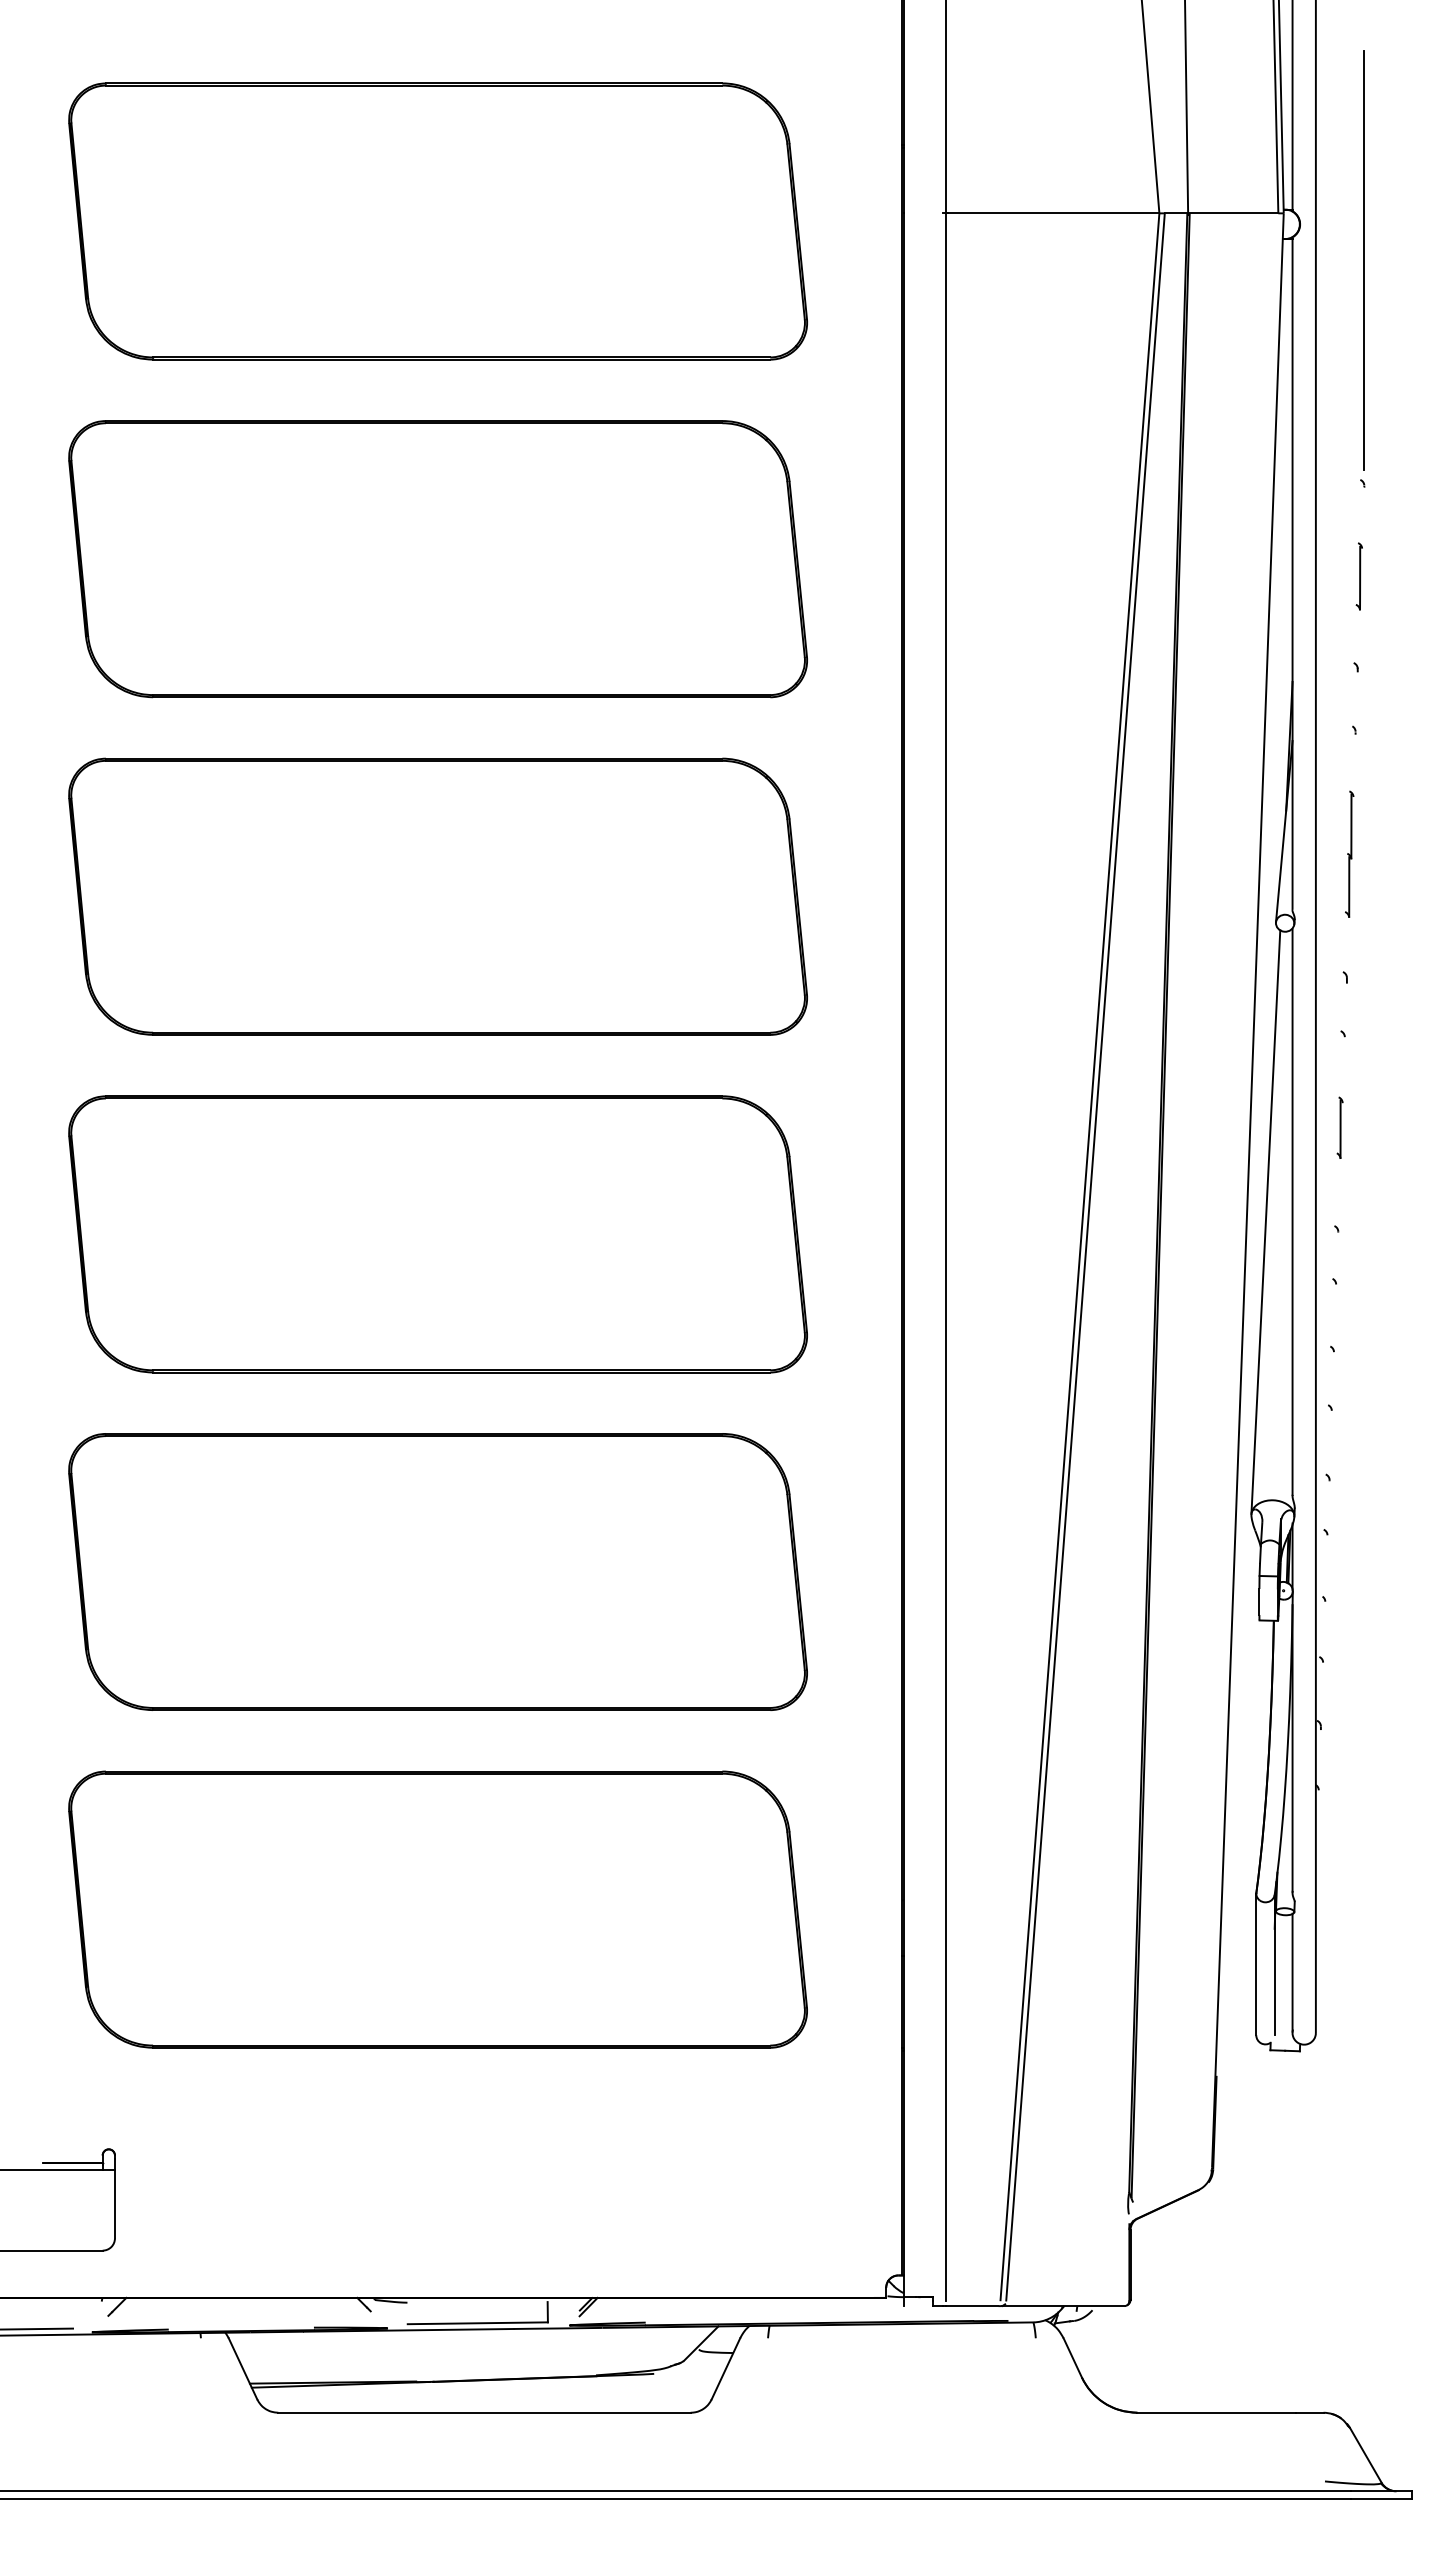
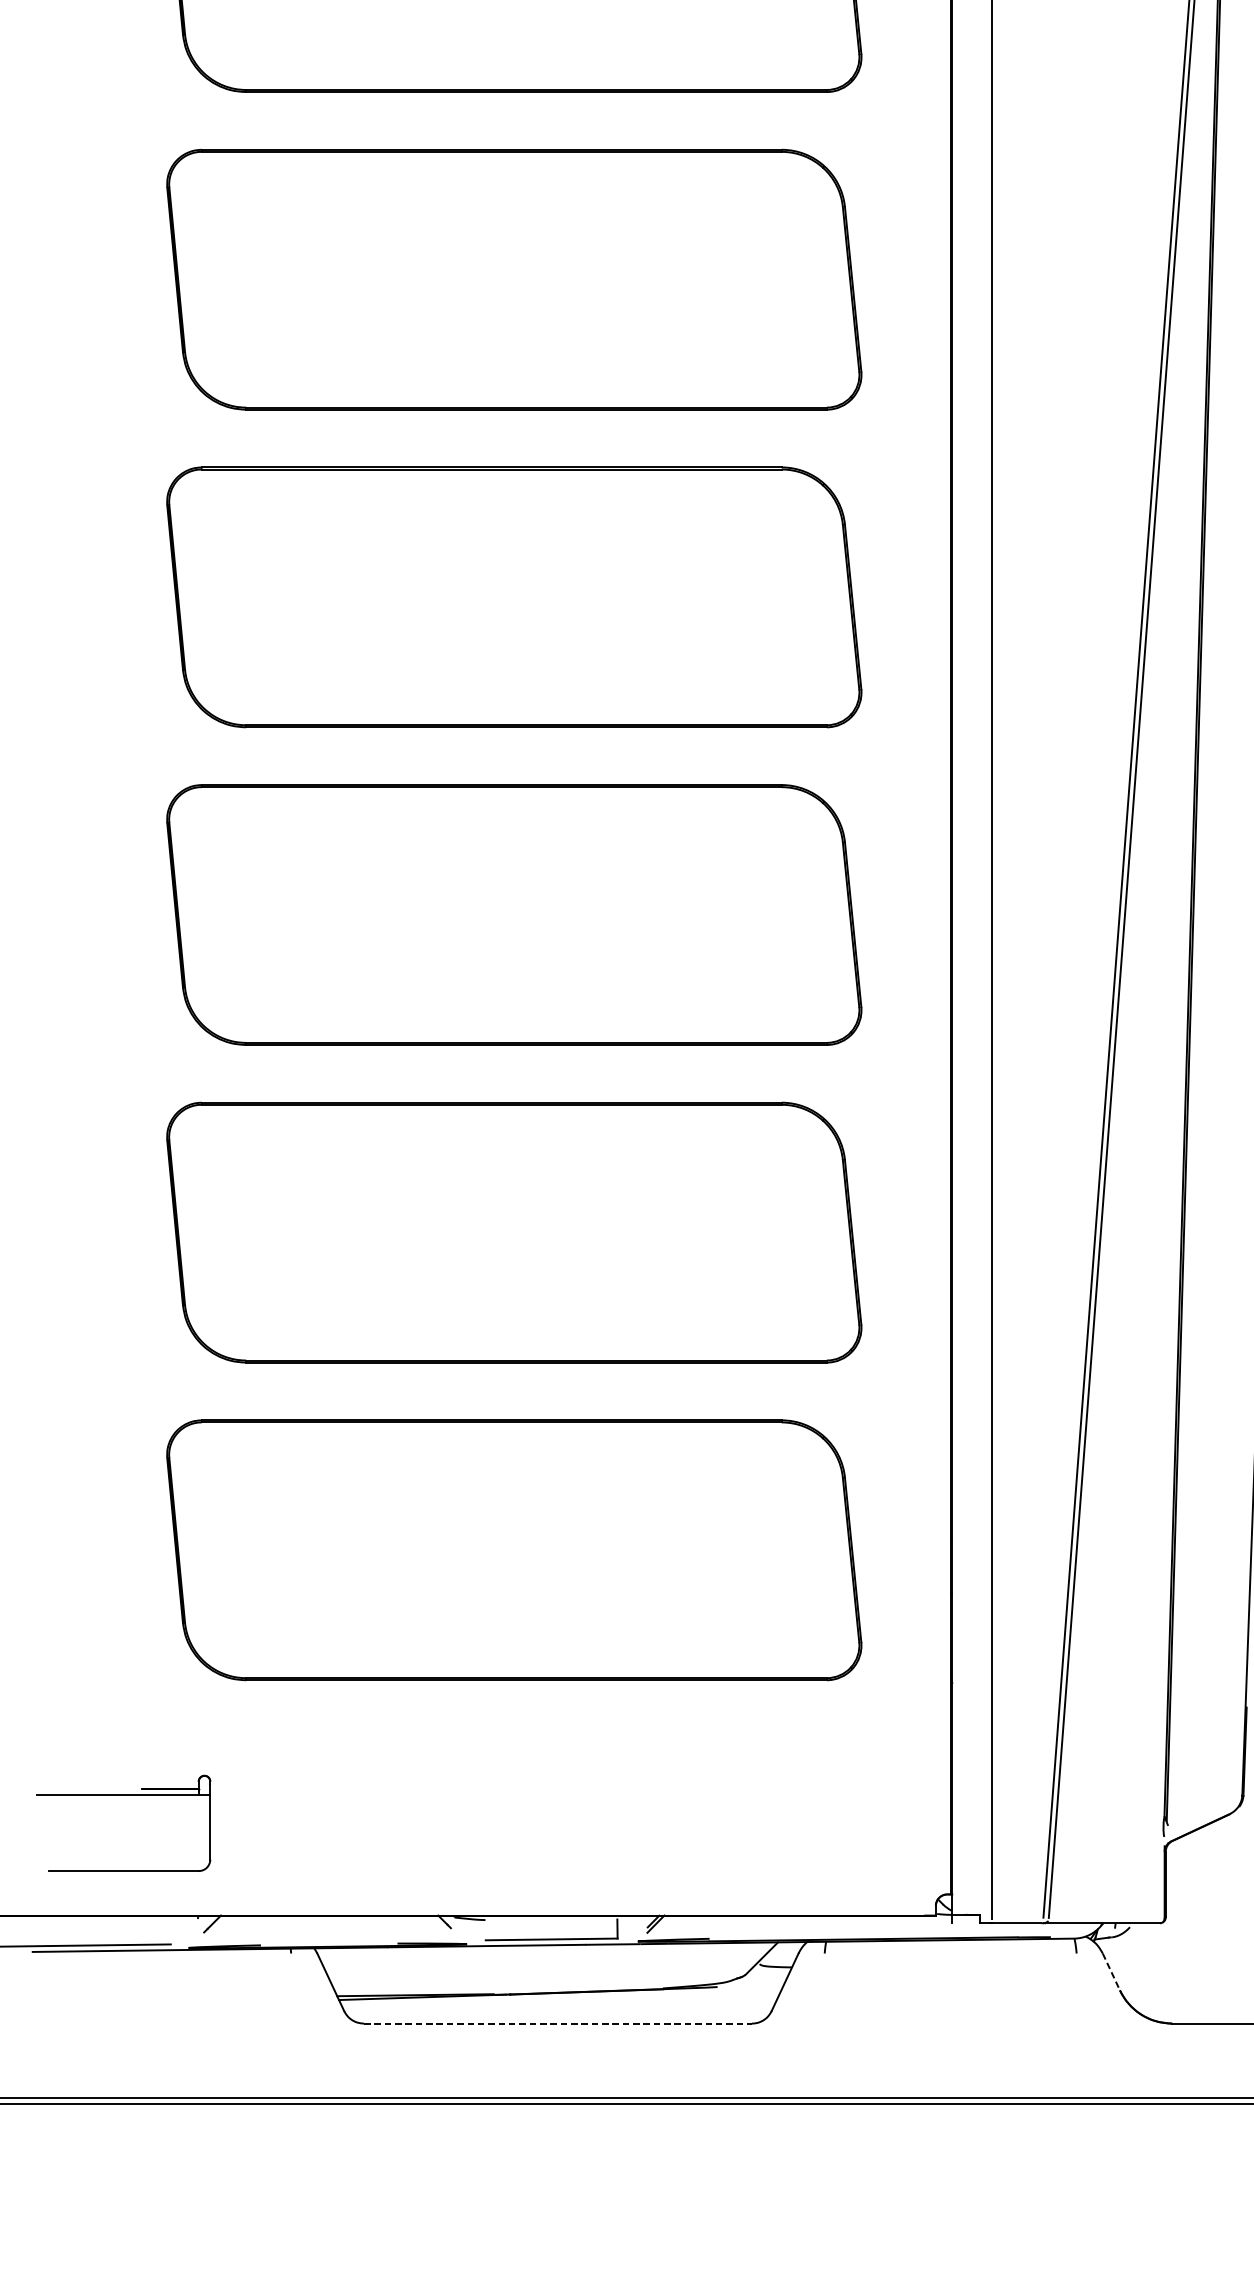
line: (1072, 2357) -> (1111, 1971), solid -> dashed
line: (484, 2412) -> (557, 2023), solid -> dashed

